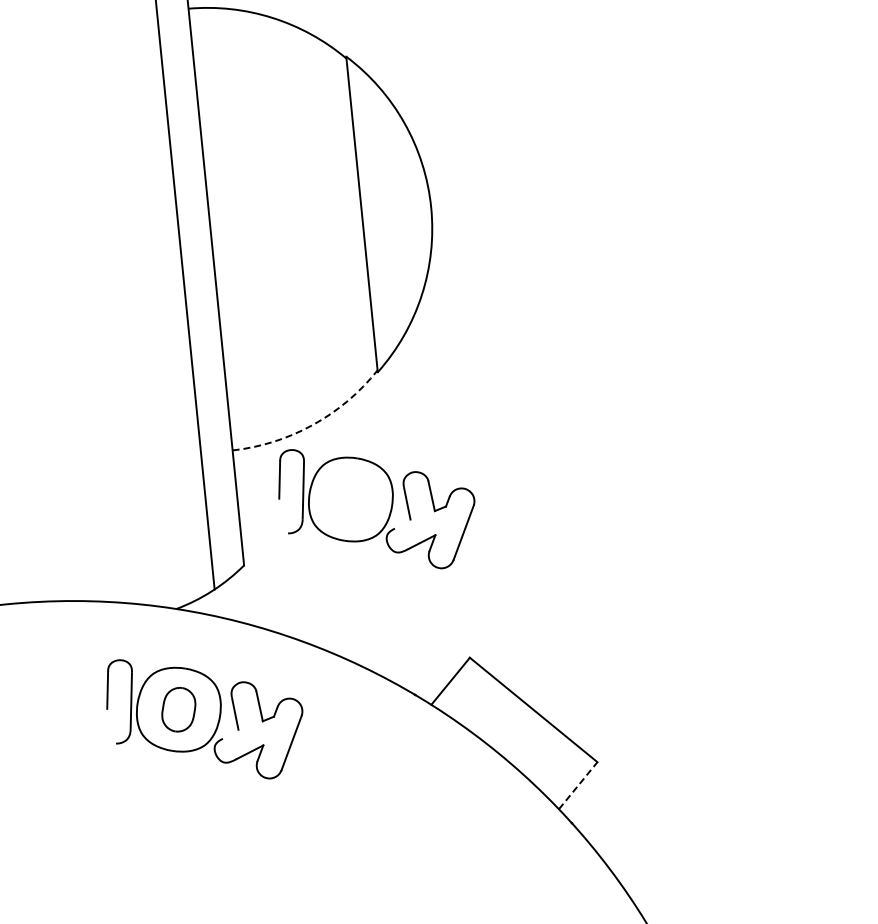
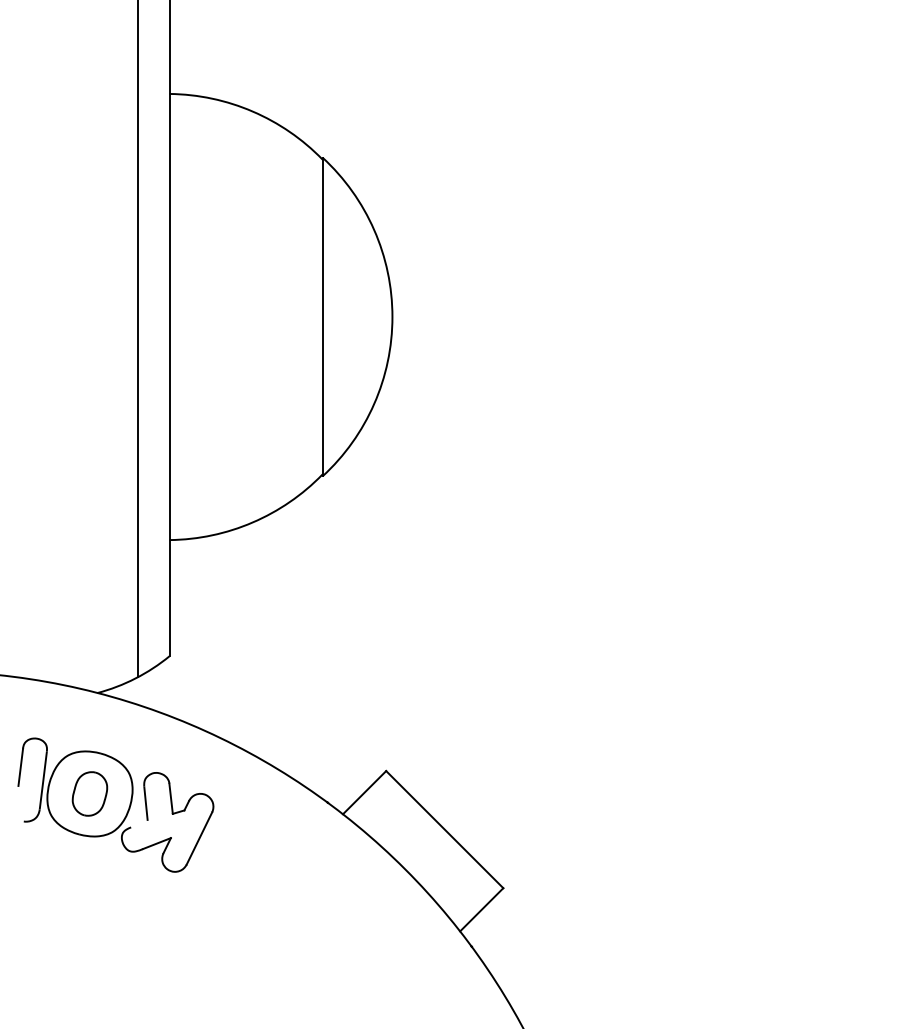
arc: (312, 424) -> (252, 522), dashed -> solid
part: (377, 507) -> (308, 611), removed
line: (577, 785) -> (481, 909), dashed -> solid

